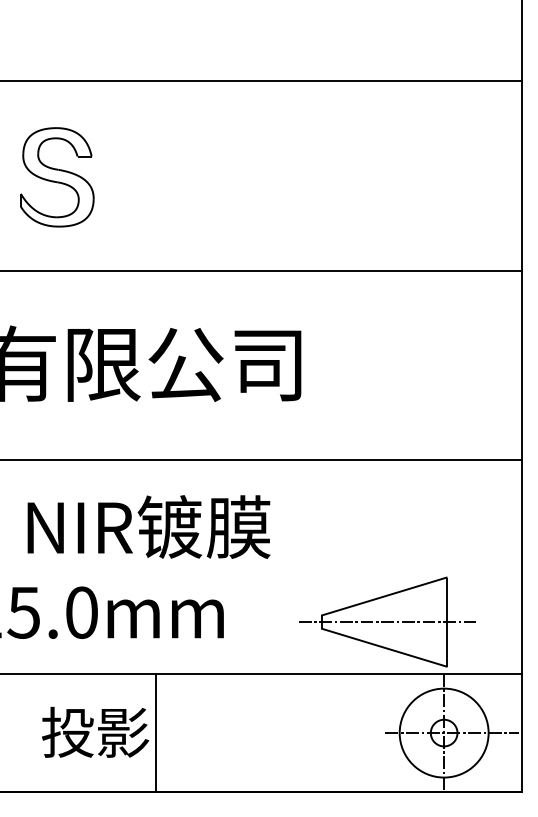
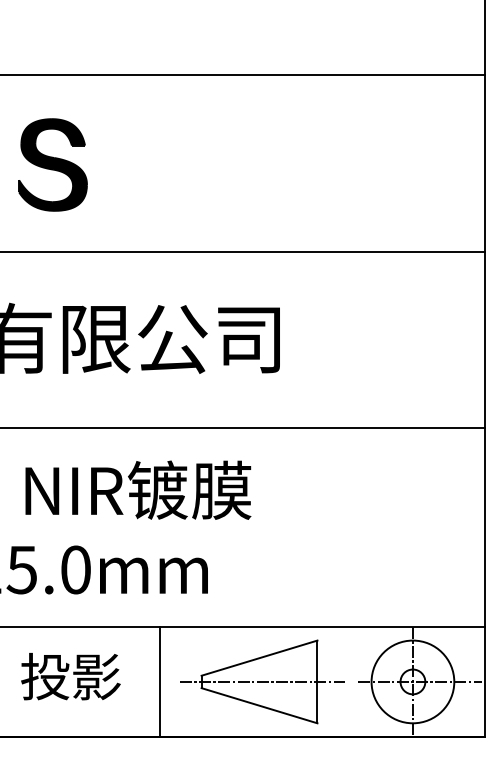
fill: (56, 177) -> (52, 165), added
part: (387, 621) -> (262, 681), moved
text: (95, 731) -> (70, 675), moved
line: (155, 732) -> (160, 681), moved

